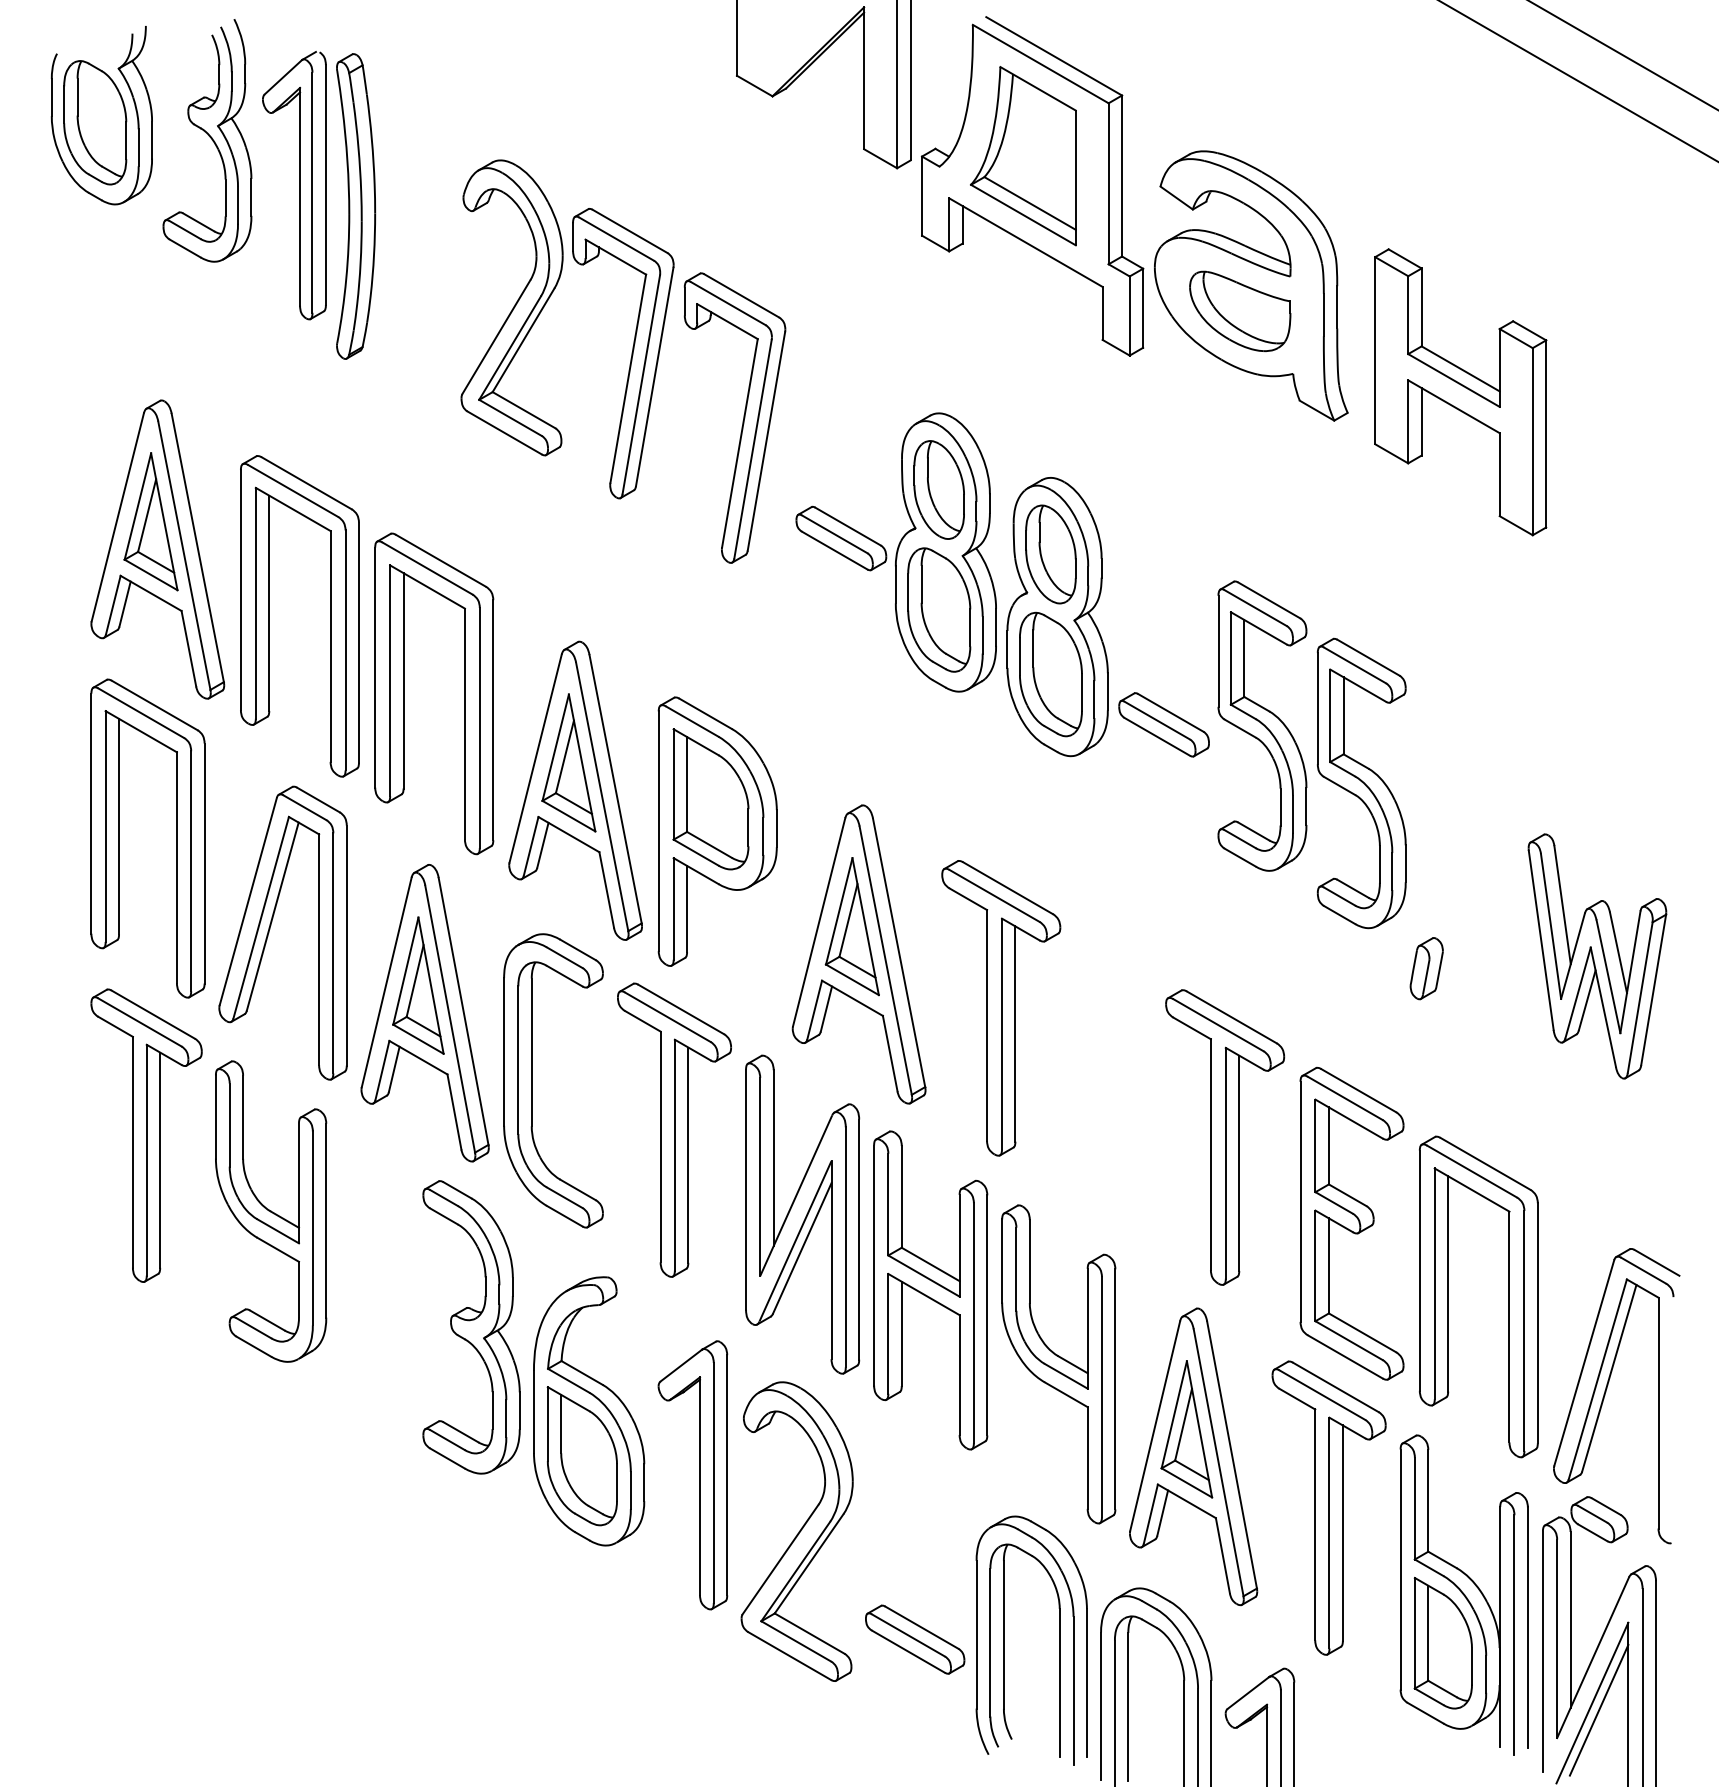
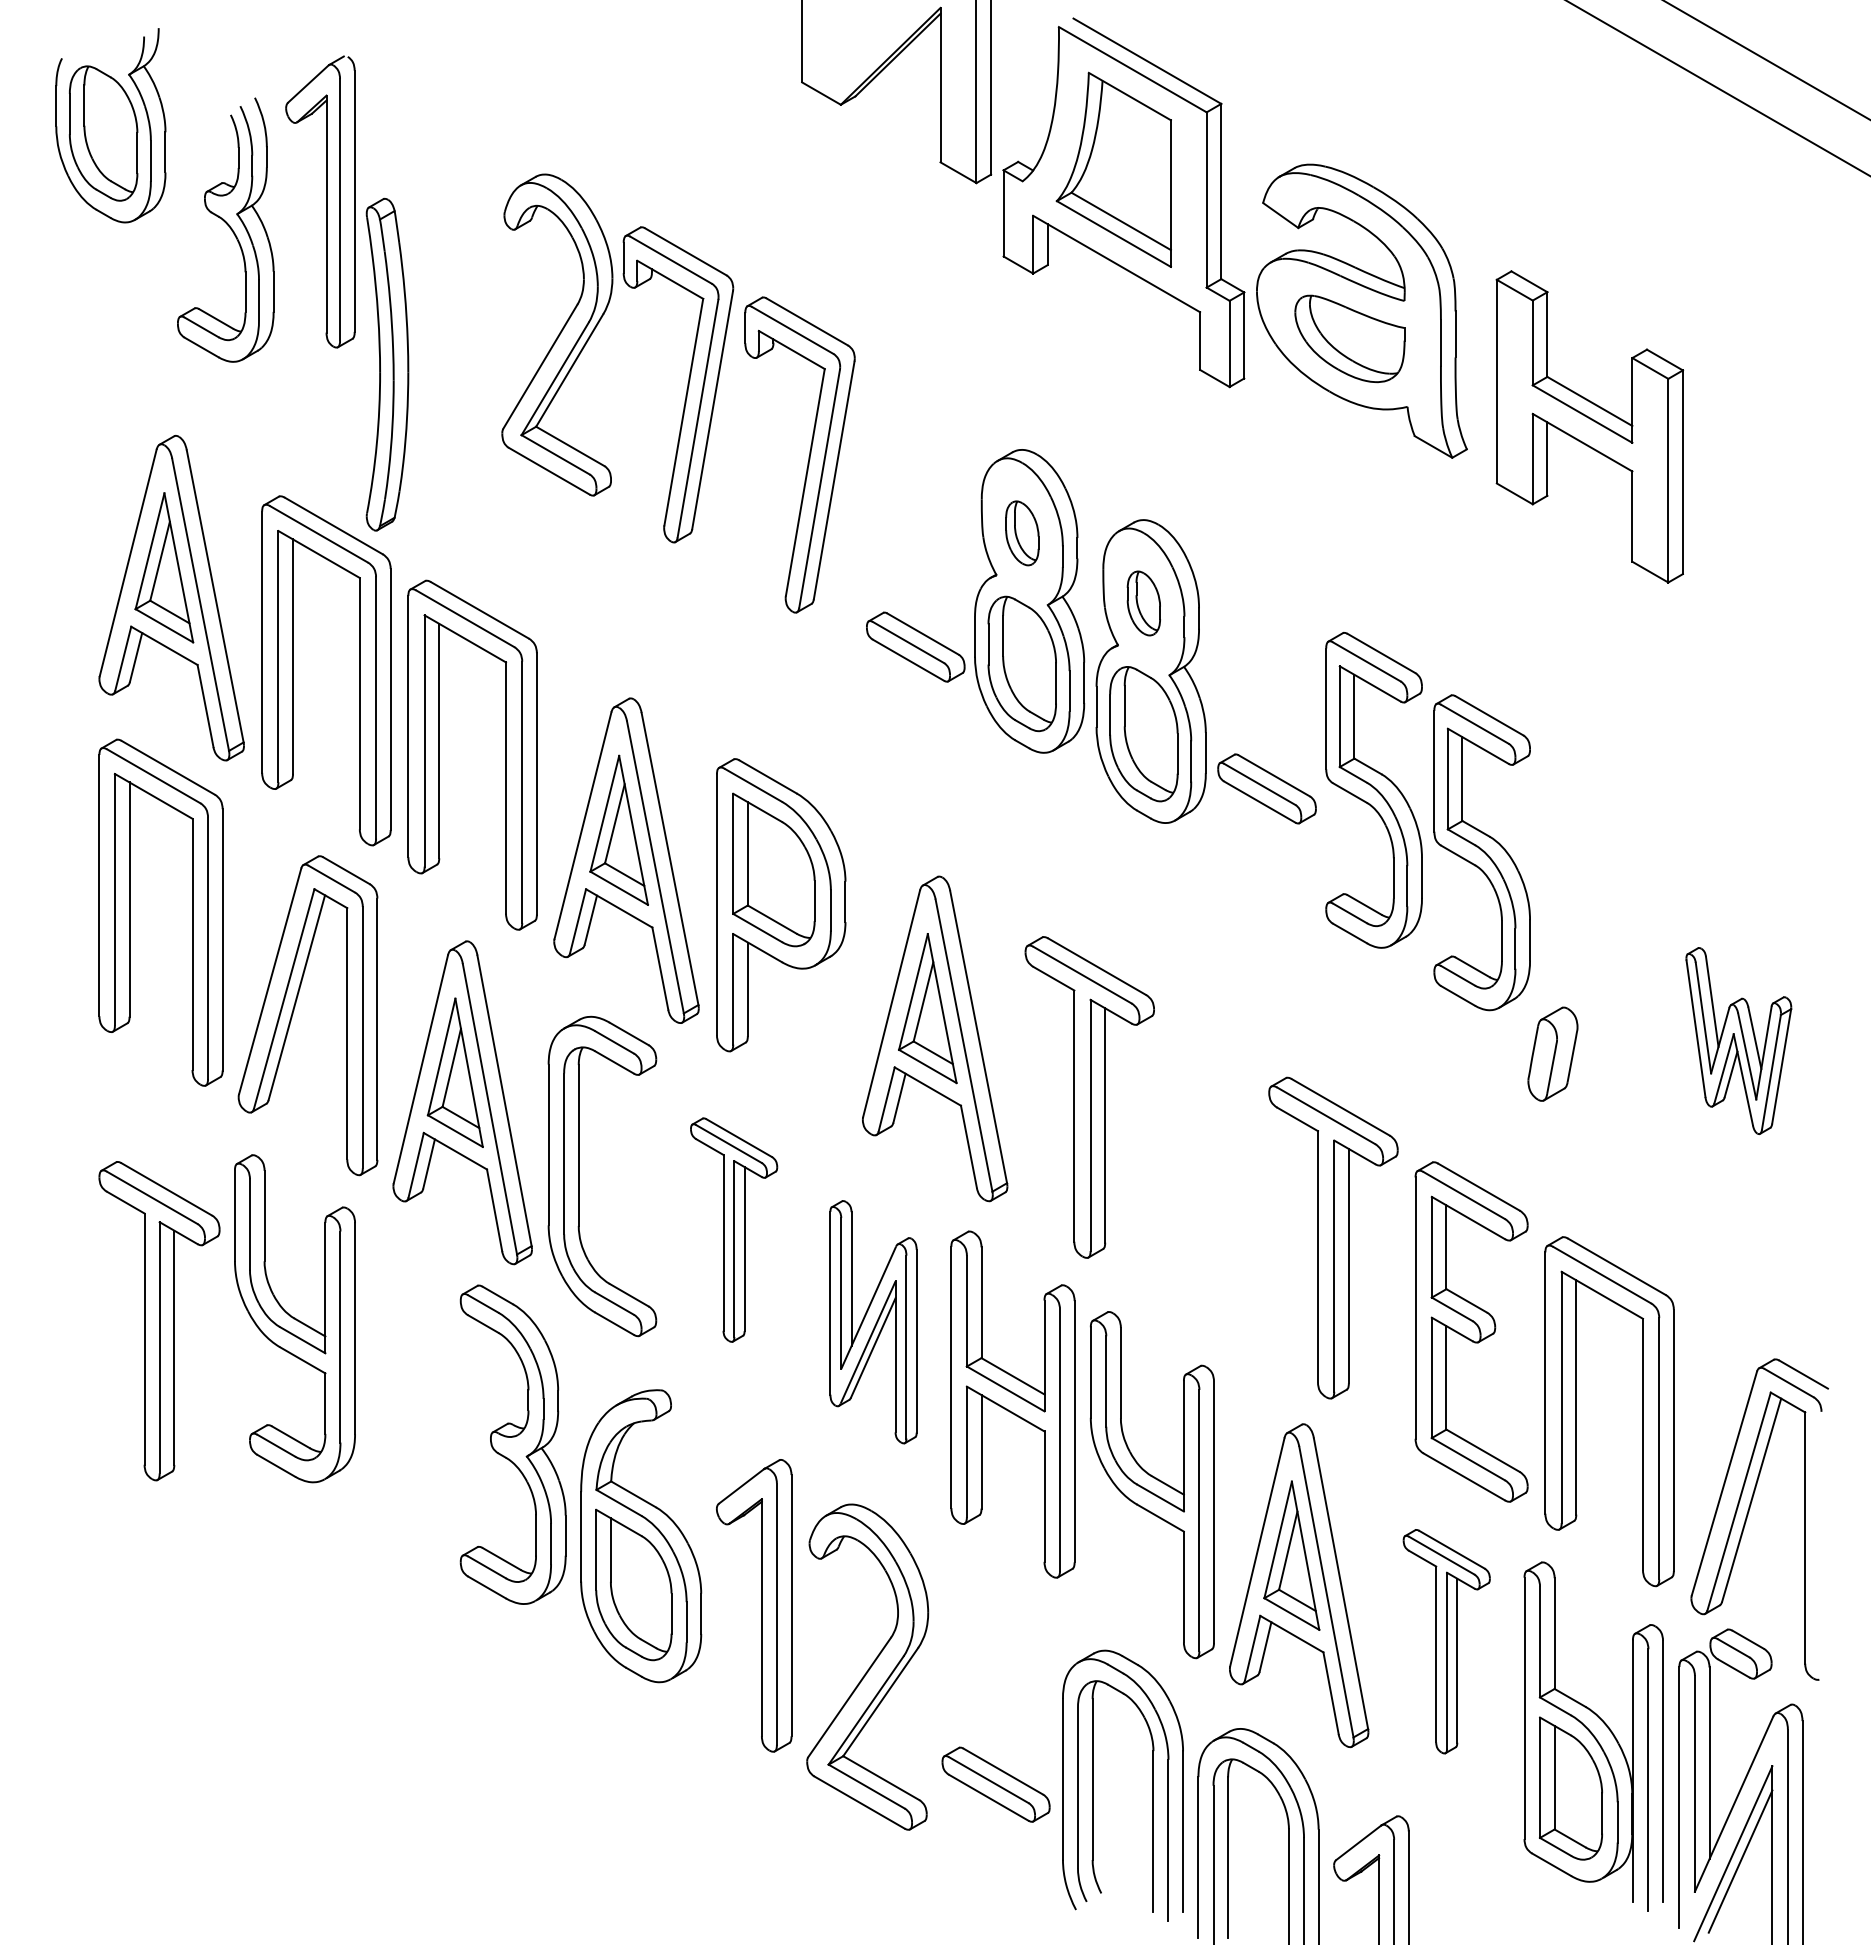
part: (207, 140) -> (225, 229), moved
part: (356, 206) -> (387, 364), moved
part: (939, 490) -> (1022, 533), size x0.6
part: (841, 537) -> (915, 646), moved
part: (1050, 554) -> (1143, 603), size x0.6
part: (1597, 955) -> (1738, 1040), size x0.7
part: (1426, 968) -> (1552, 1054), size x1.4
part: (673, 1129) -> (733, 1229), size x0.7
part: (146, 1136) -> (159, 1321), moved
part: (802, 1215) -> (873, 1322), size x0.7
part: (1328, 1508) -> (1446, 1641), size x0.7

